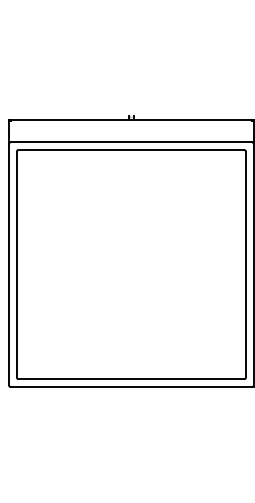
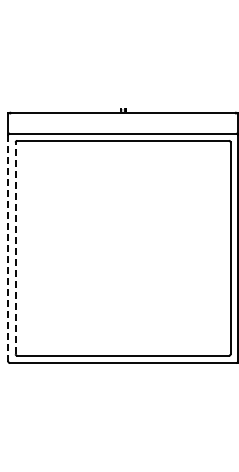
line: (9, 263) -> (8, 247), solid -> dashed
line: (16, 264) -> (15, 248), solid -> dashed

